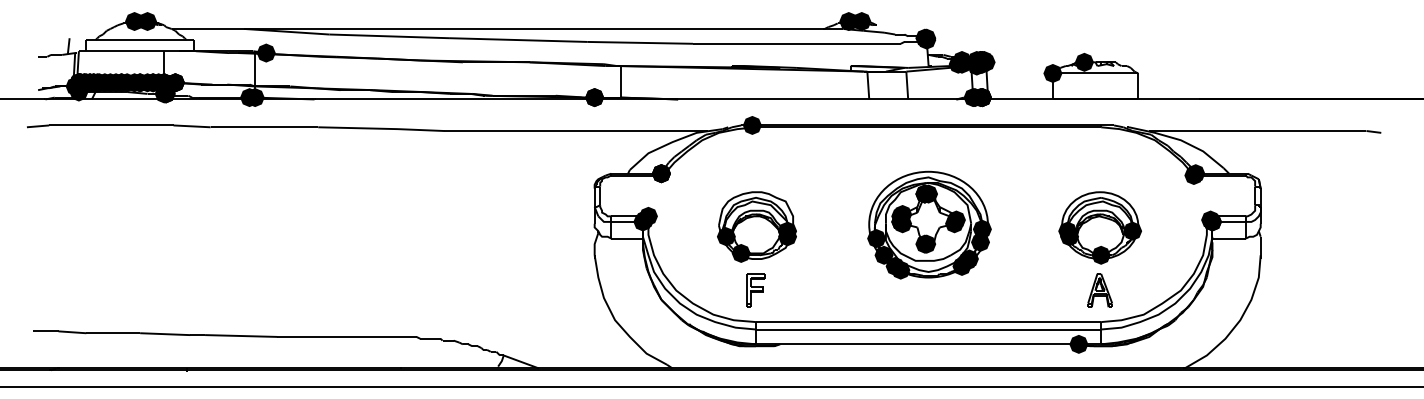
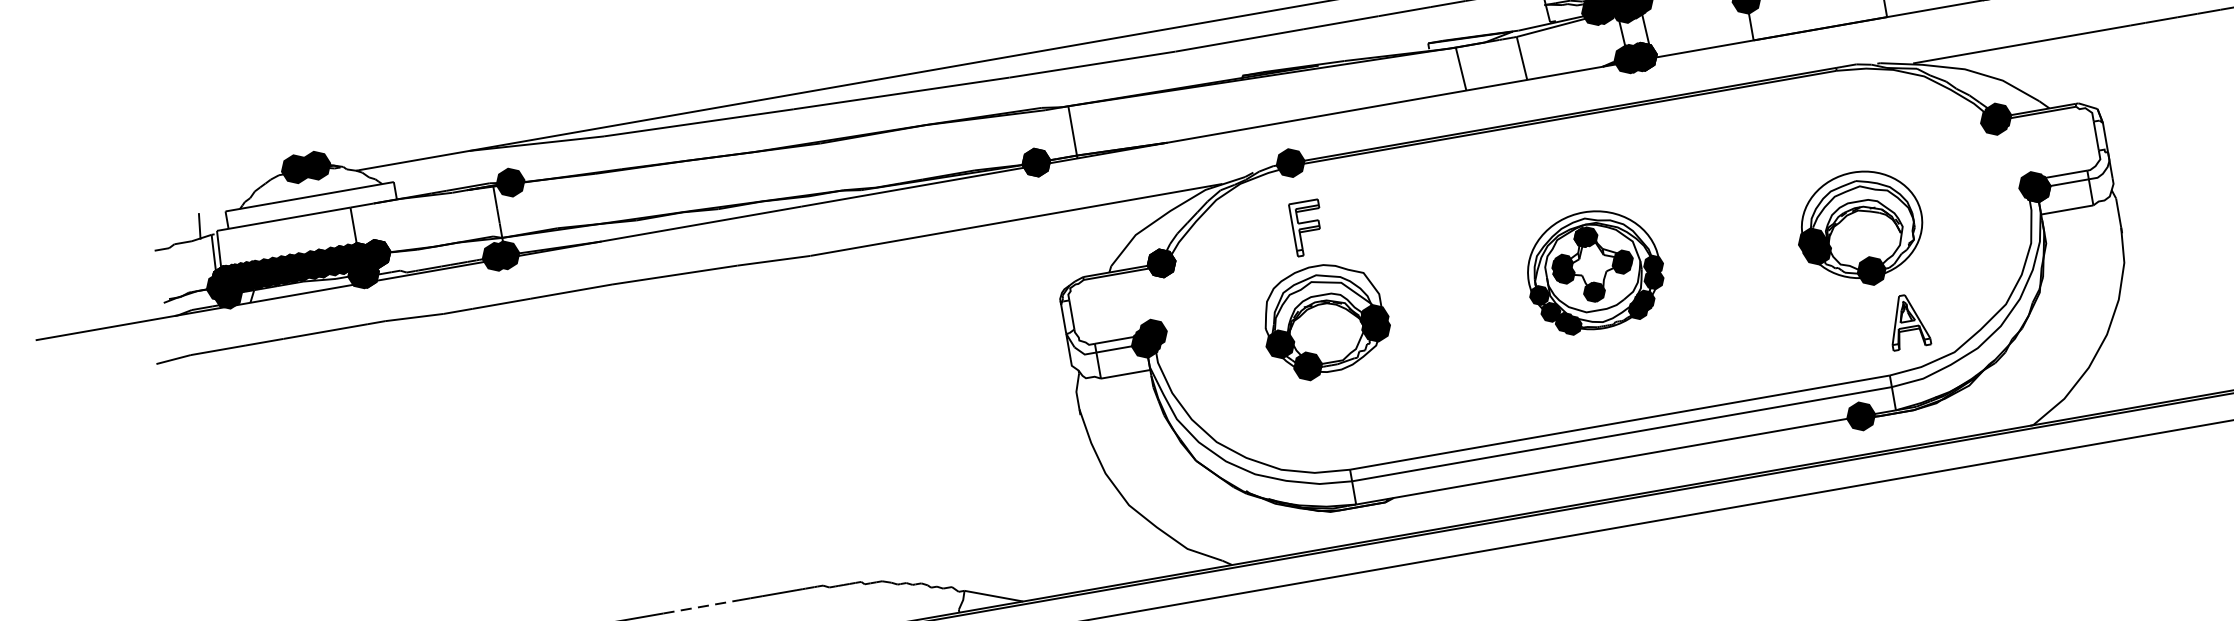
part: (929, 224) -> (1594, 269), size x0.7
fill: (1132, 230) -> (1913, 223), removed
part: (755, 290) -> (1307, 228), moved
part: (1099, 290) -> (1906, 321), moved
line: (339, 336) -> (702, 605), solid -> dashed

